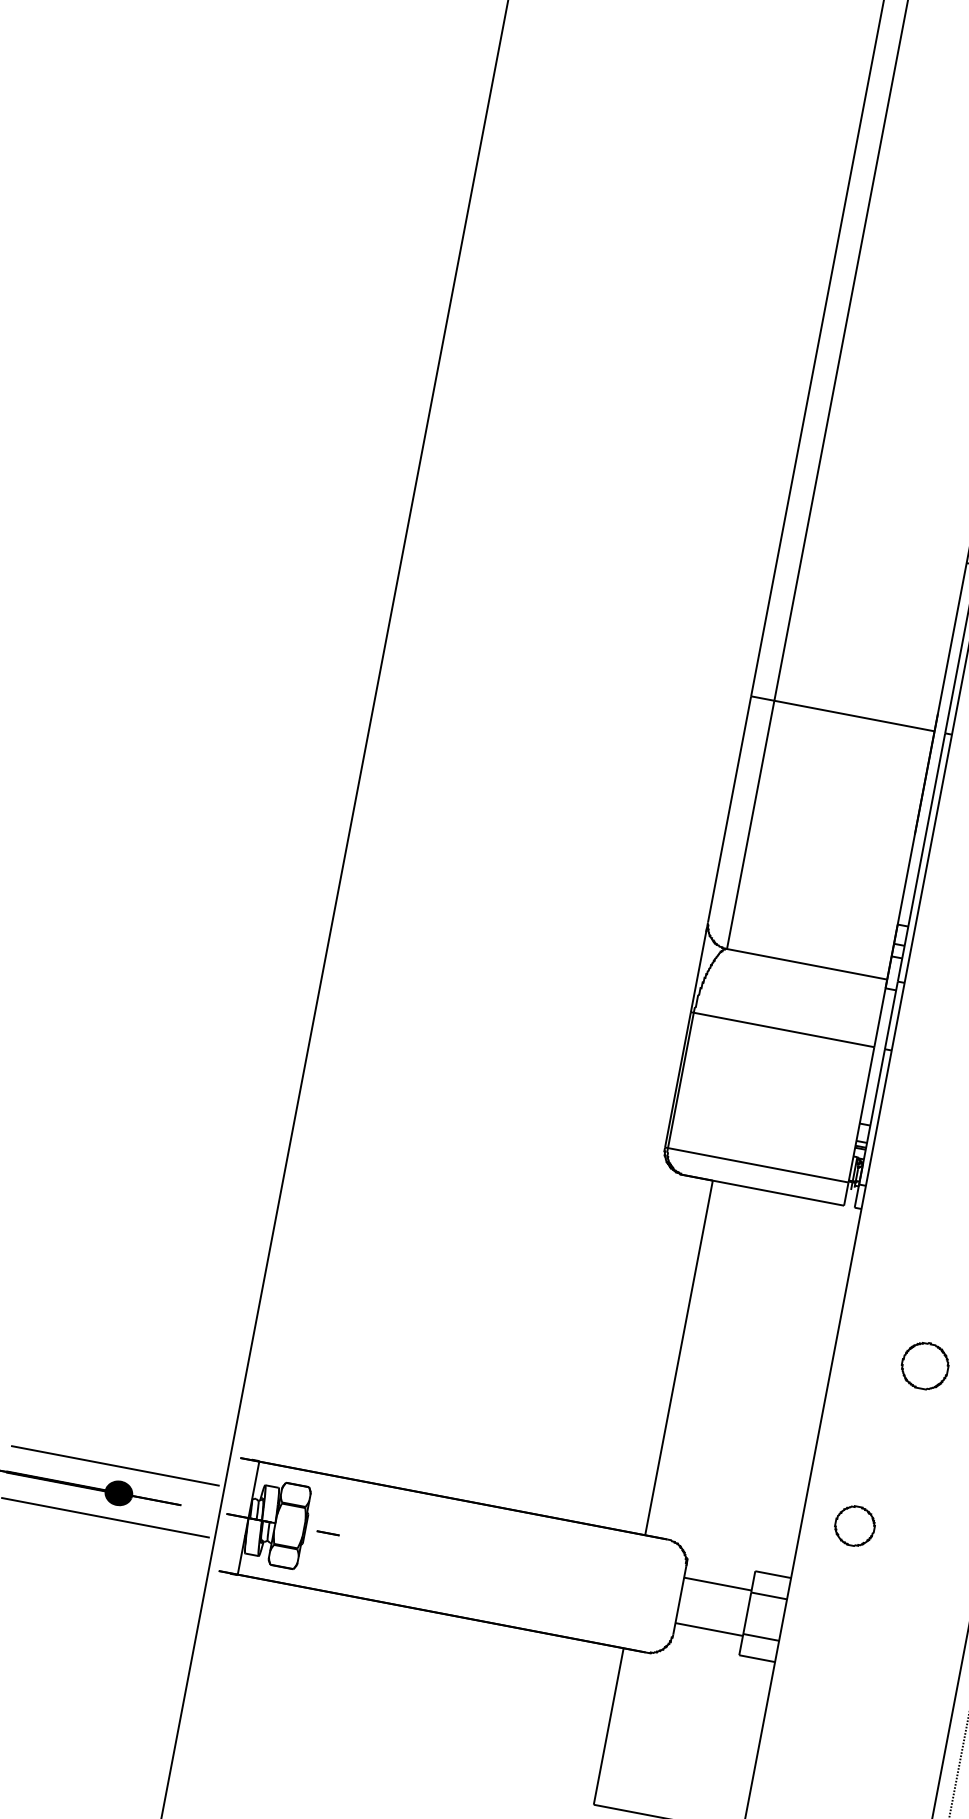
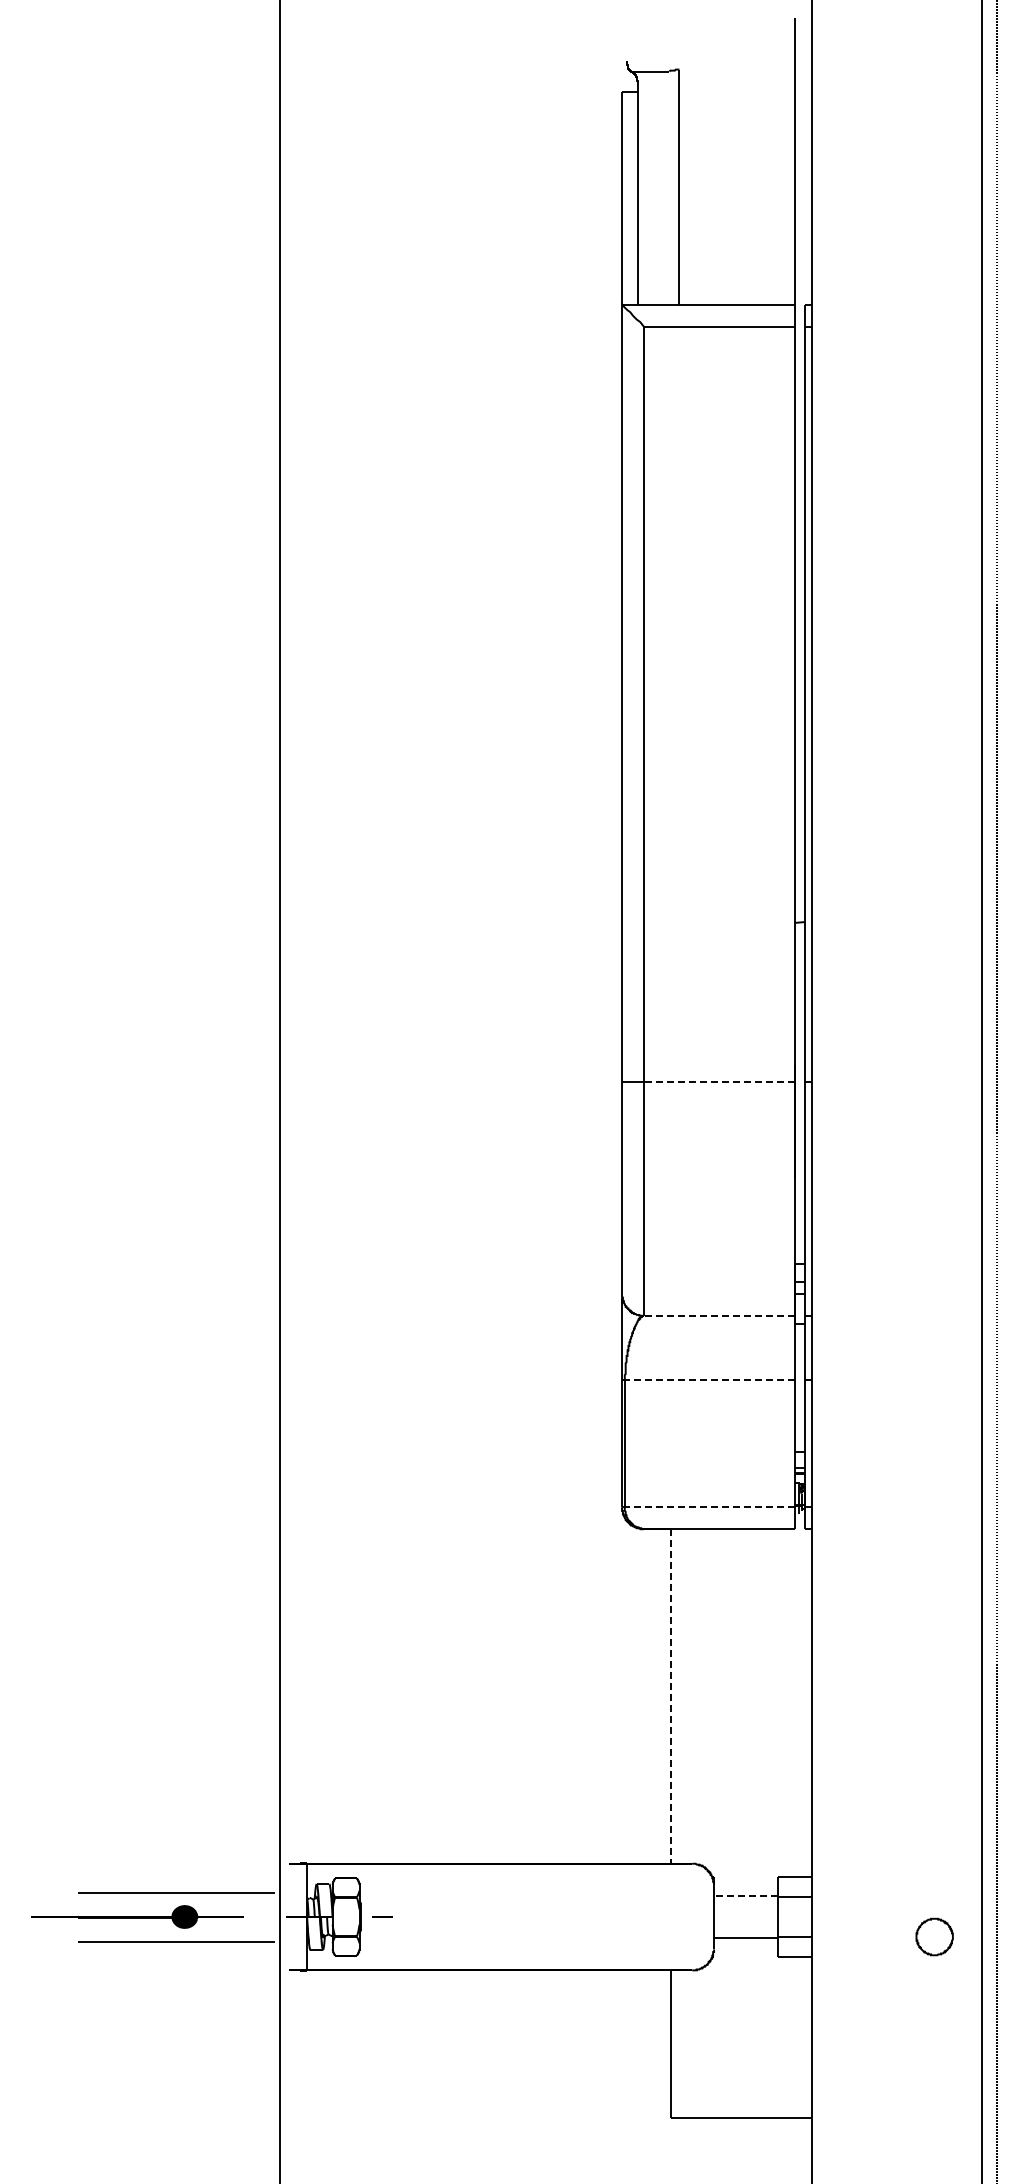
line: (854, 715) -> (719, 1081), solid -> dashed
line: (807, 963) -> (719, 1315), solid -> dashed
line: (783, 1029) -> (709, 1379), solid -> dashed
line: (757, 1165) -> (709, 1507), solid -> dashed
line: (679, 1358) -> (671, 1696), solid -> dashed
part: (924, 1365) -> (896, 1660), removed
part: (854, 1525) -> (934, 1936), moved
line: (717, 1583) -> (745, 1895), solid -> dashed

